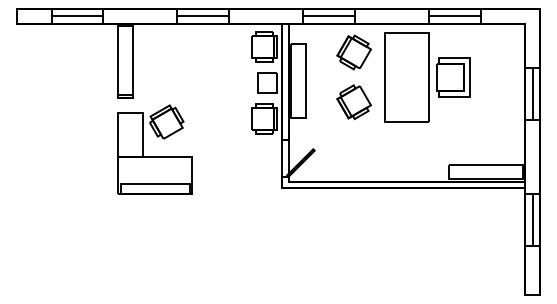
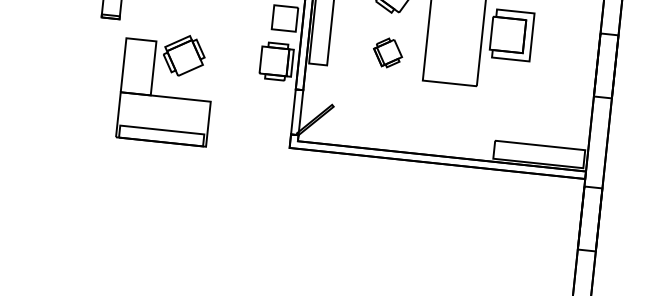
line: (532, 94) -> (605, 66), removed
part: (354, 102) -> (388, 53), size x0.7
part: (154, 156) -> (164, 96), moved
line: (532, 219) -> (589, 218), removed

